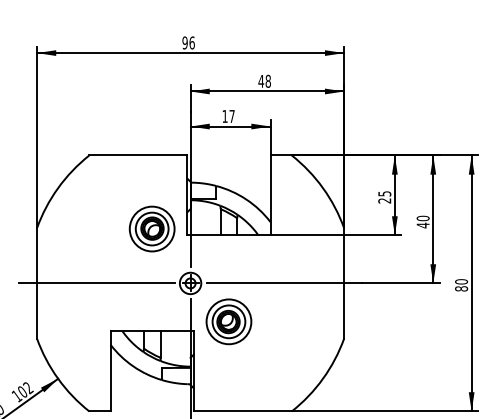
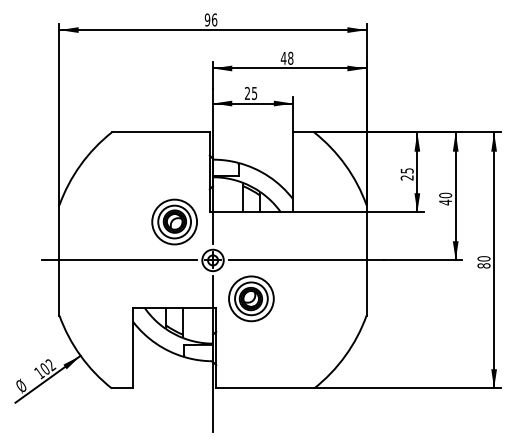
text: (229, 115) -> (251, 92), 17 -> 25
part: (152, 228) -> (174, 221), moved

